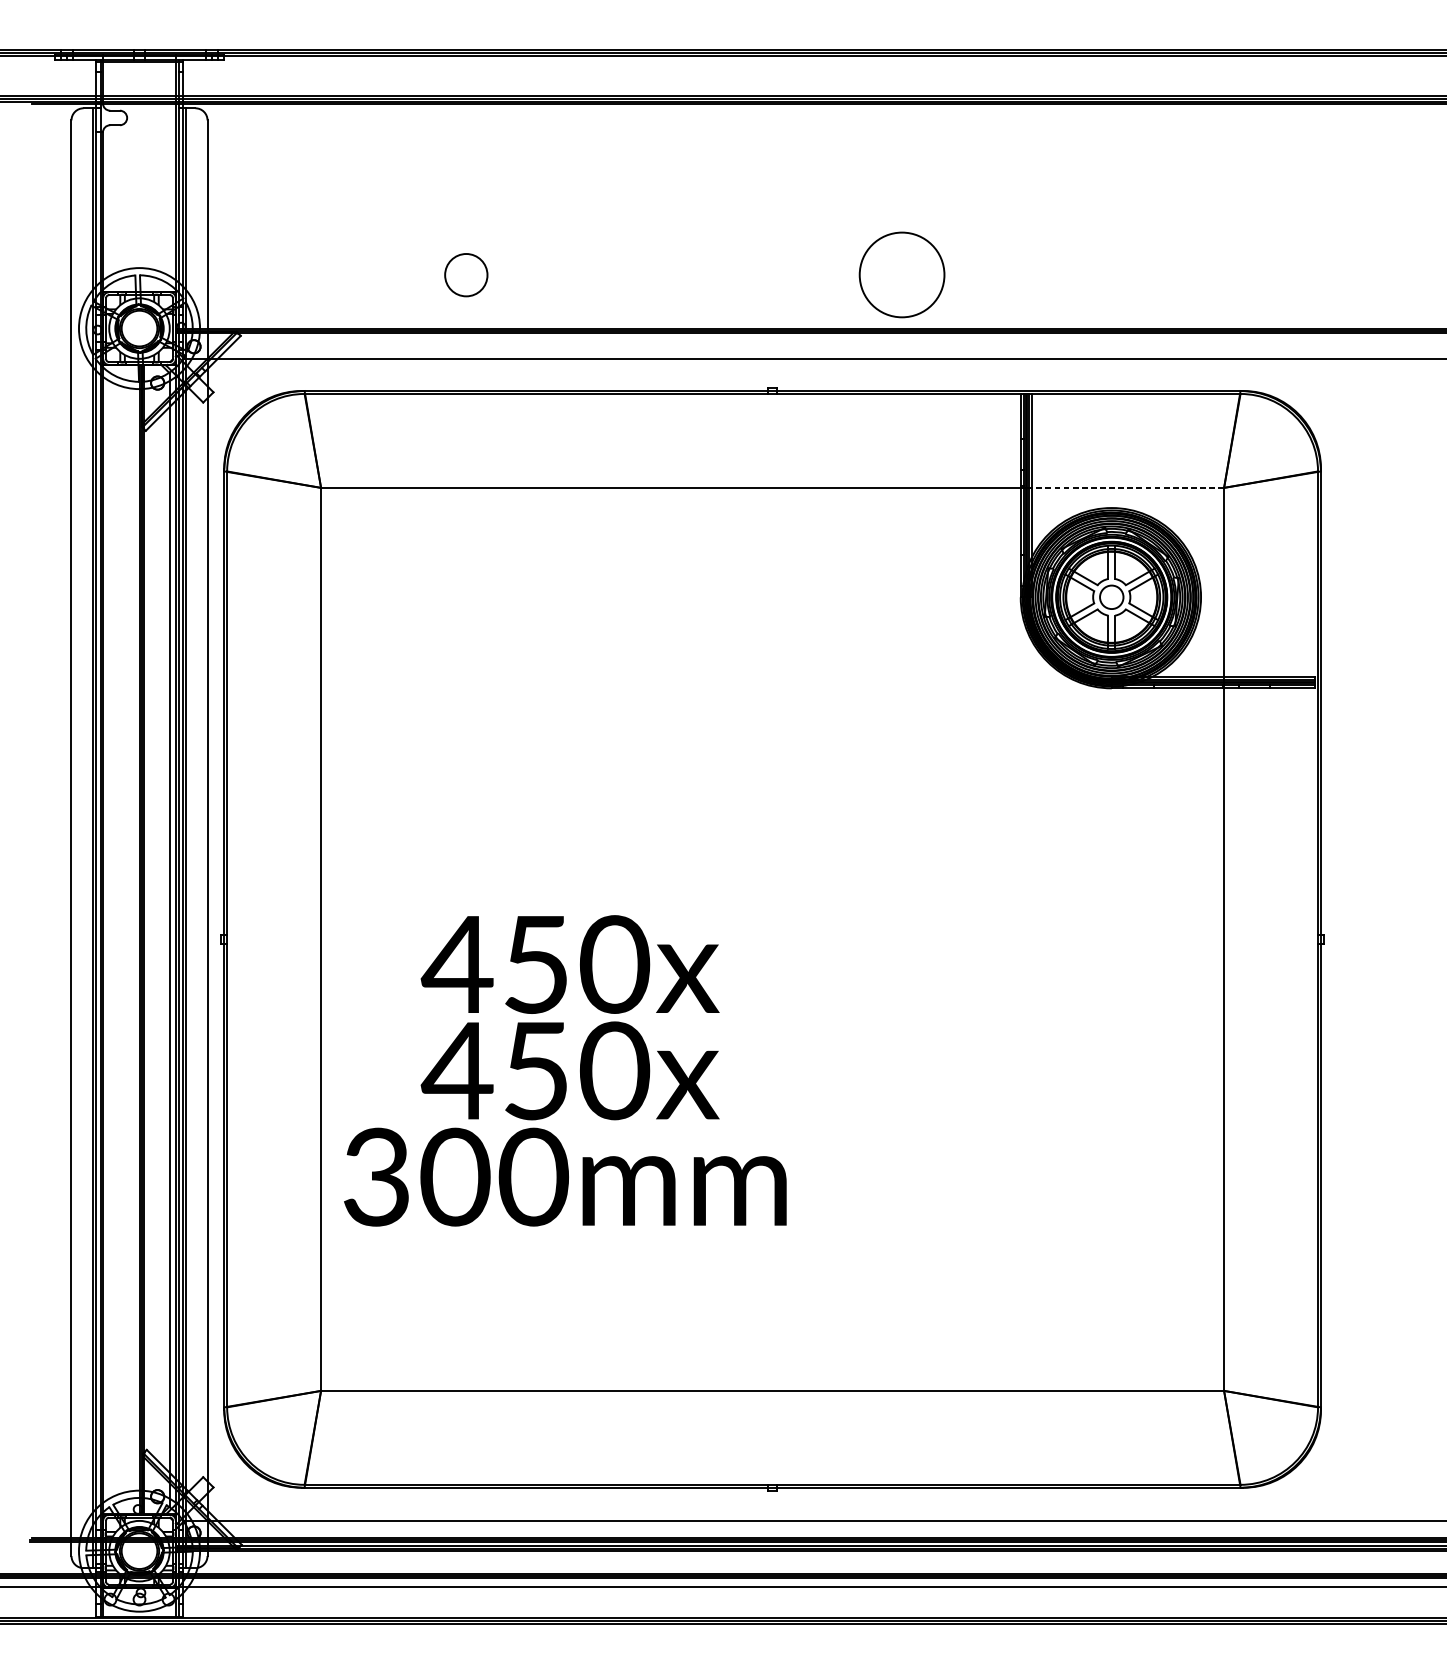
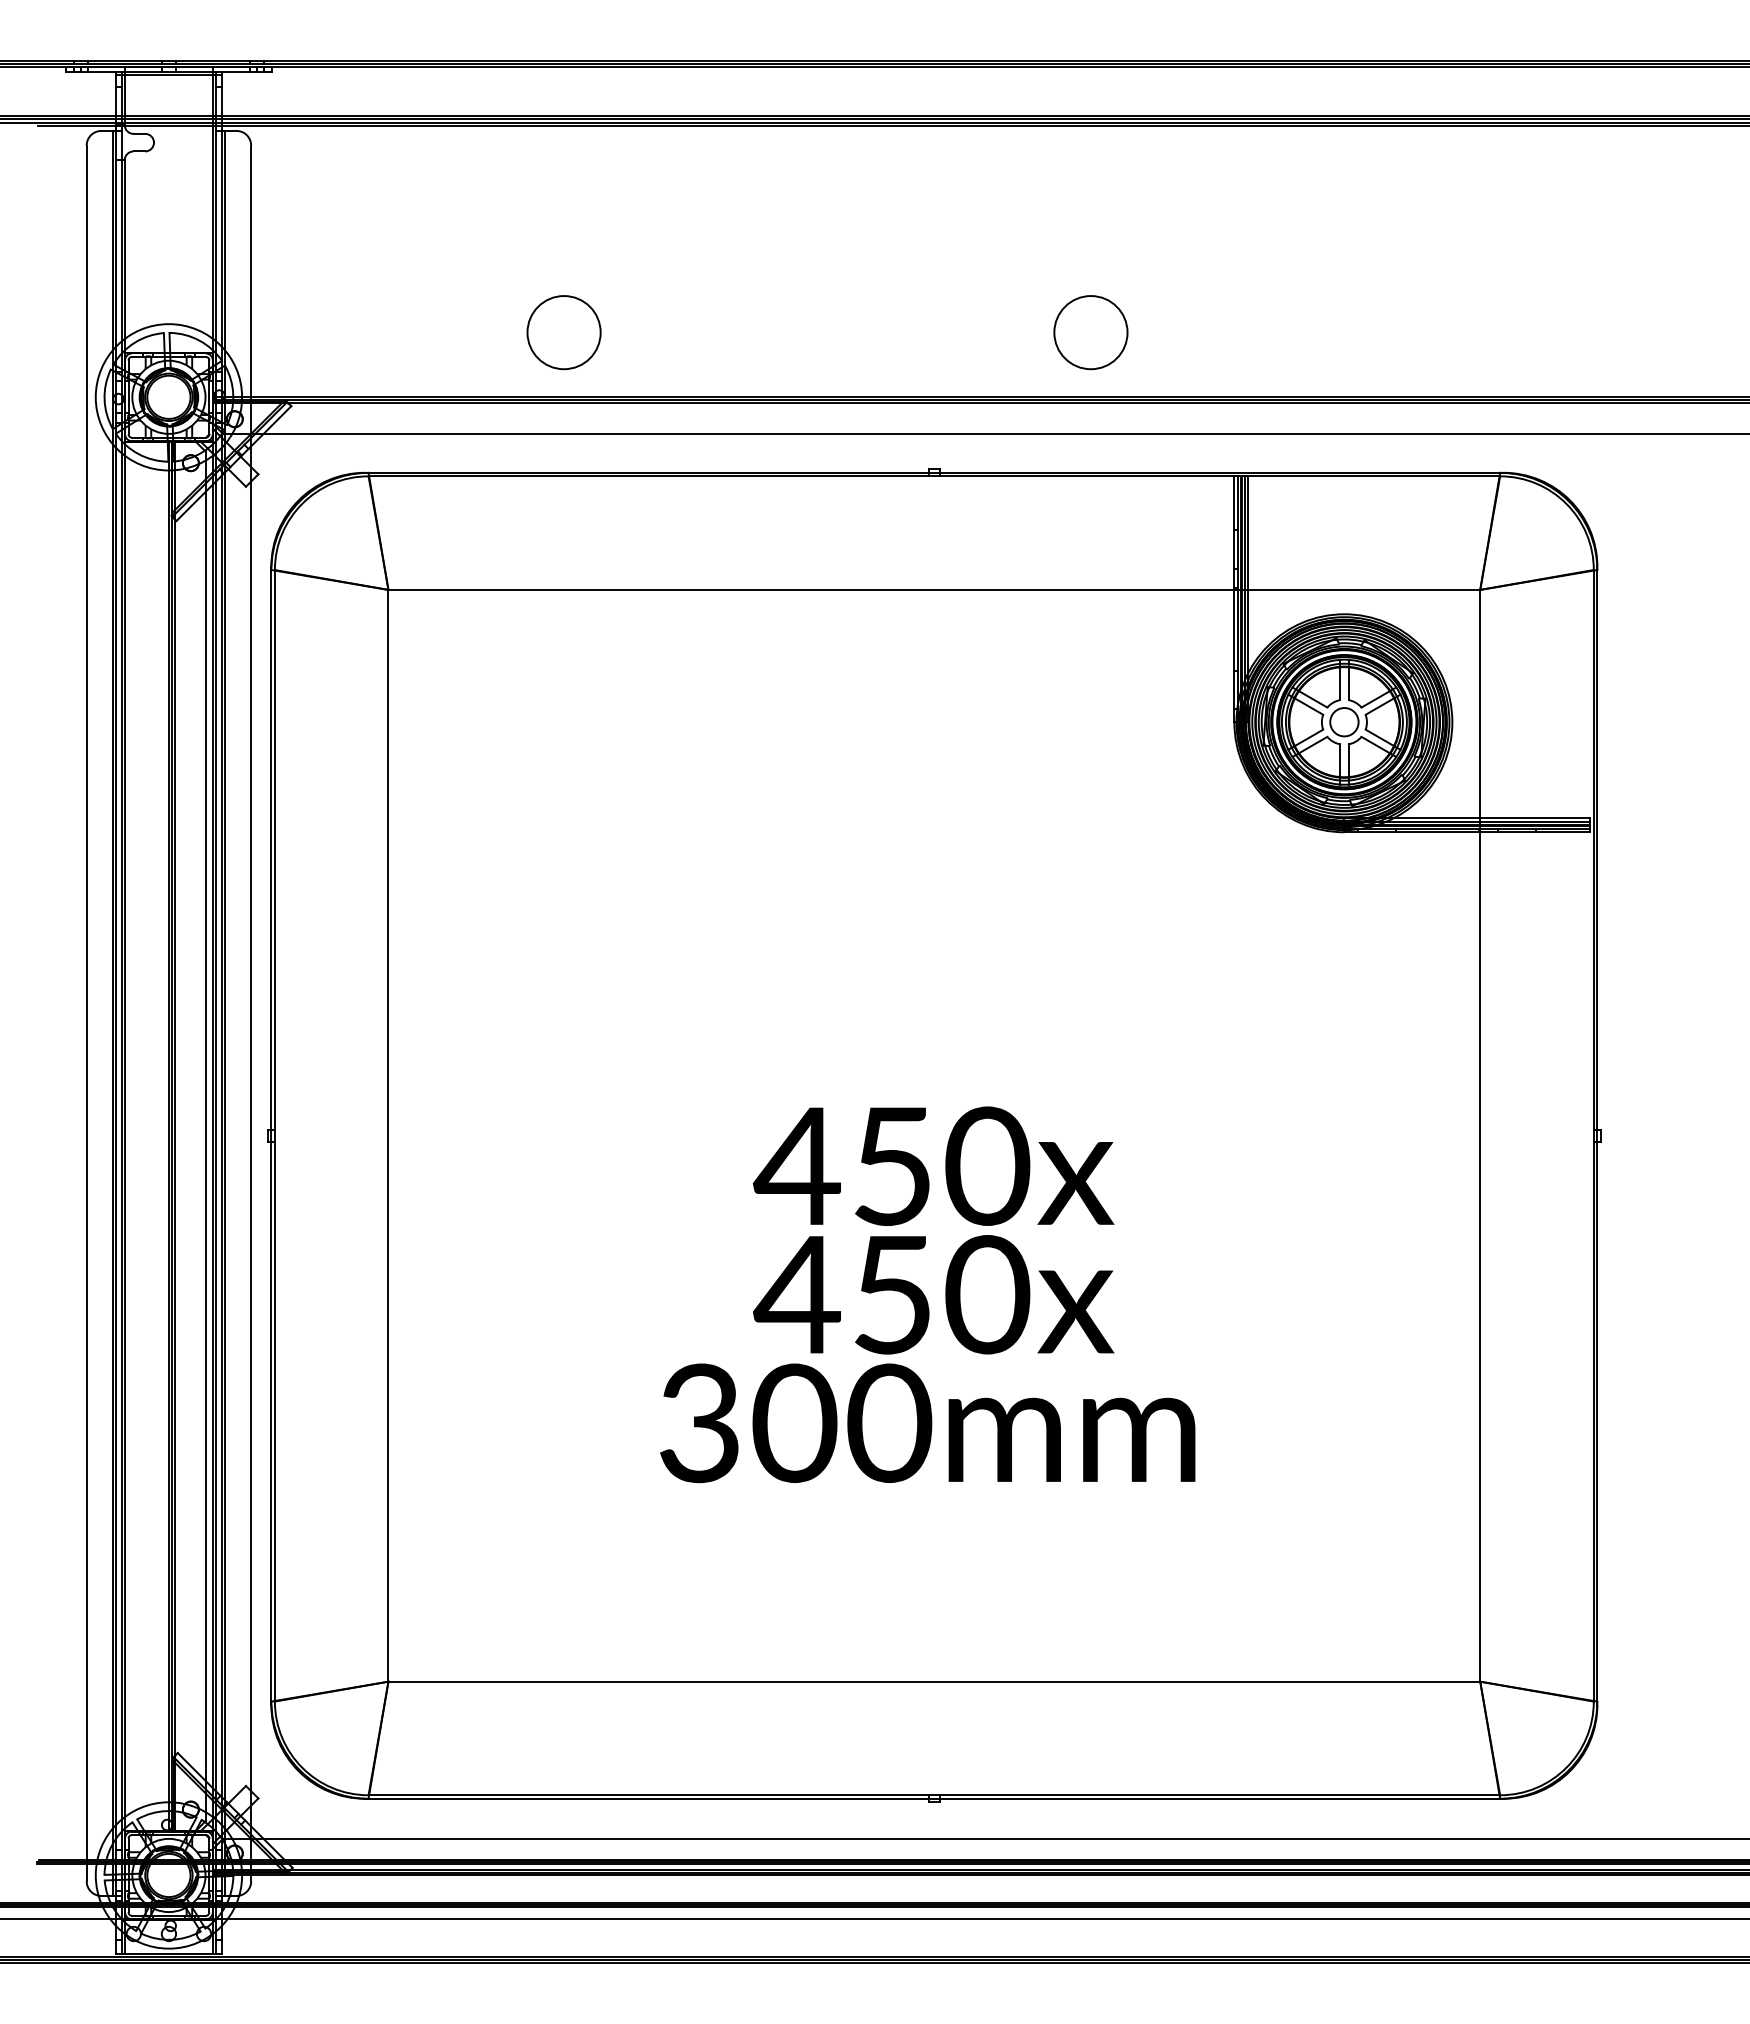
circle: (465, 274) -> (563, 332), size x1.43
circle: (901, 274) -> (1090, 332), size x0.71
line: (1128, 487) -> (1364, 589), dashed -> solid
text: (565, 1070) -> (927, 1294), moved

